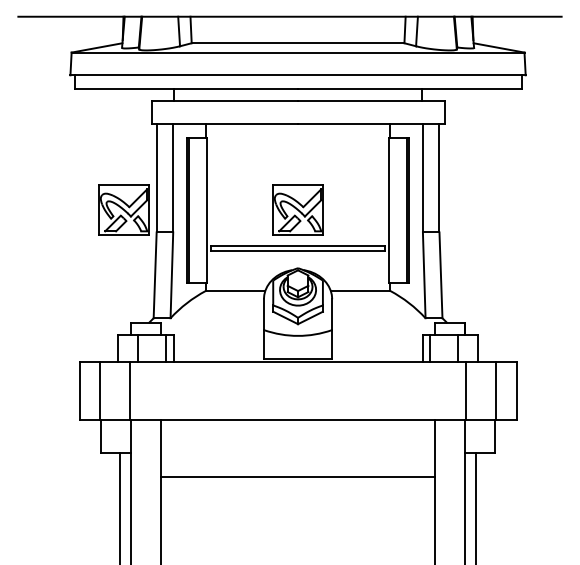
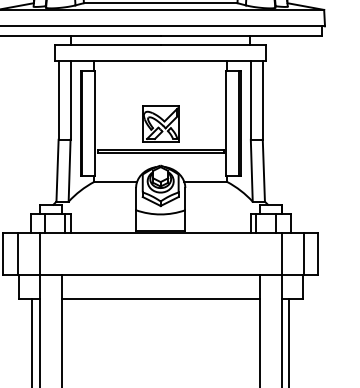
part: (123, 209) -> (34, 123), removed
line: (297, 476) -> (160, 298), moved

